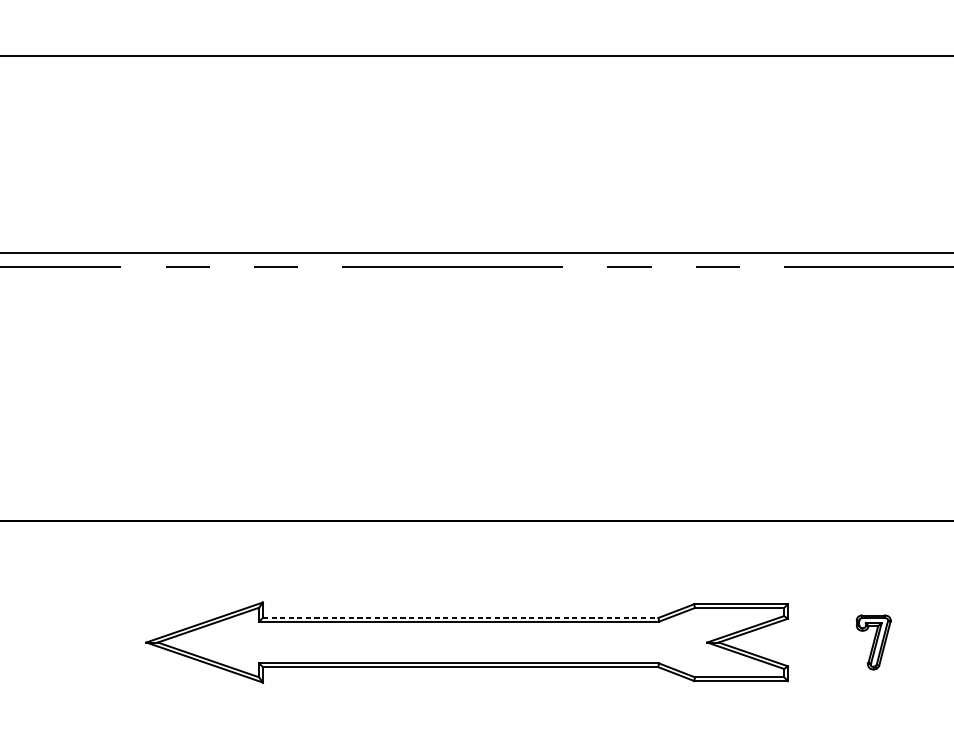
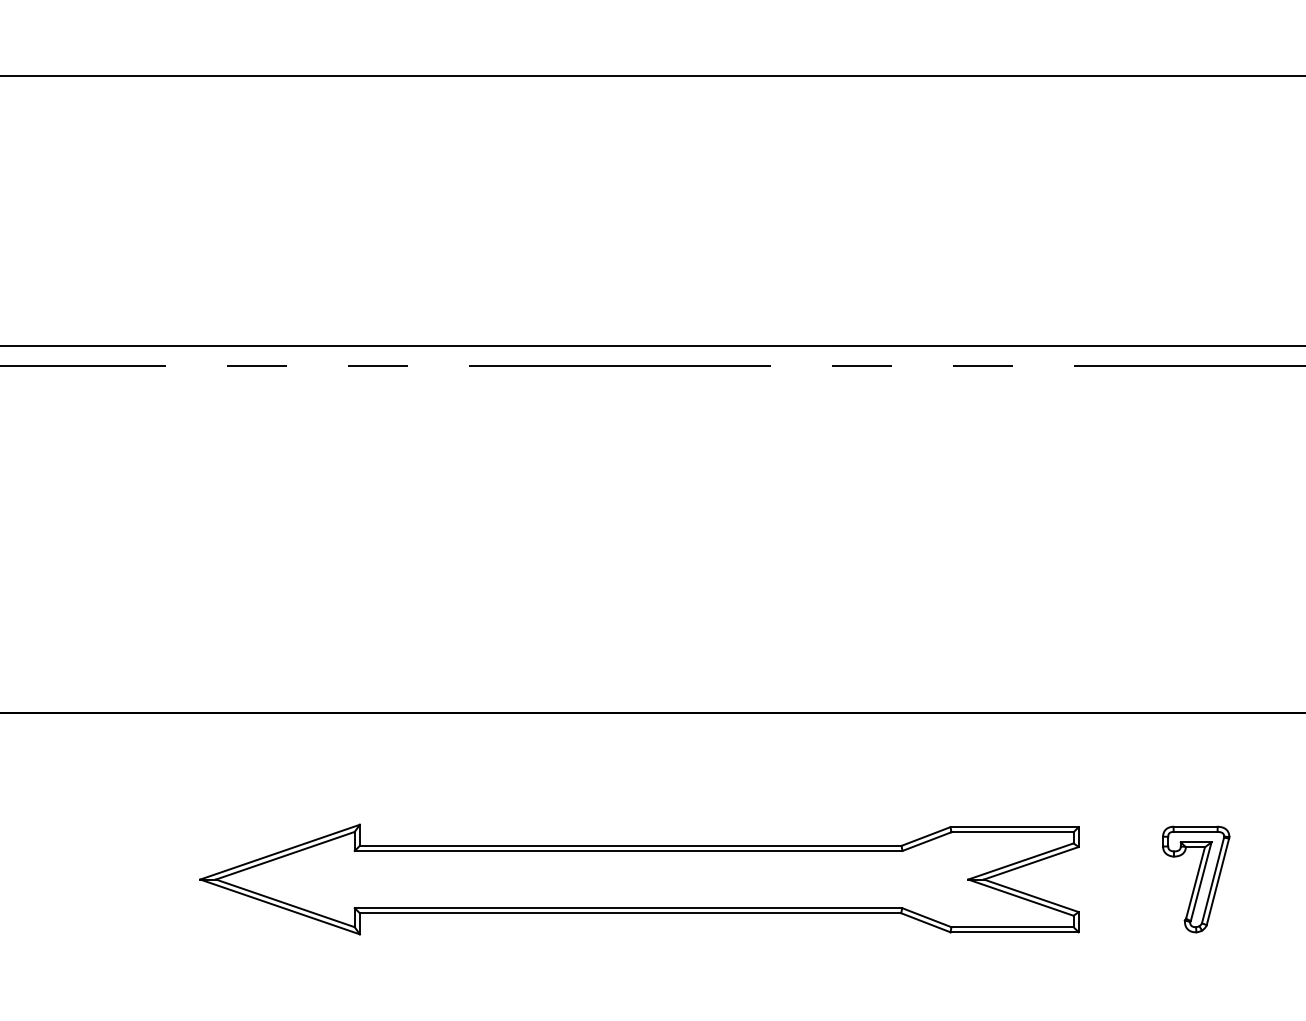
line: (460, 617) -> (630, 845), dashed -> solid
part: (873, 642) -> (1196, 879), size x1.43

